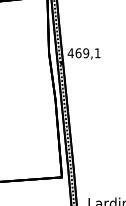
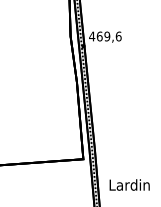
text: (97, 53) -> (118, 36), 469,1 -> 469,6

